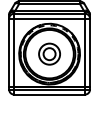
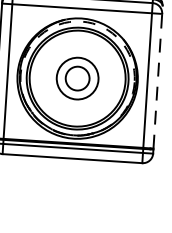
line: (90, 50) -> (158, 76), solid -> dashed

